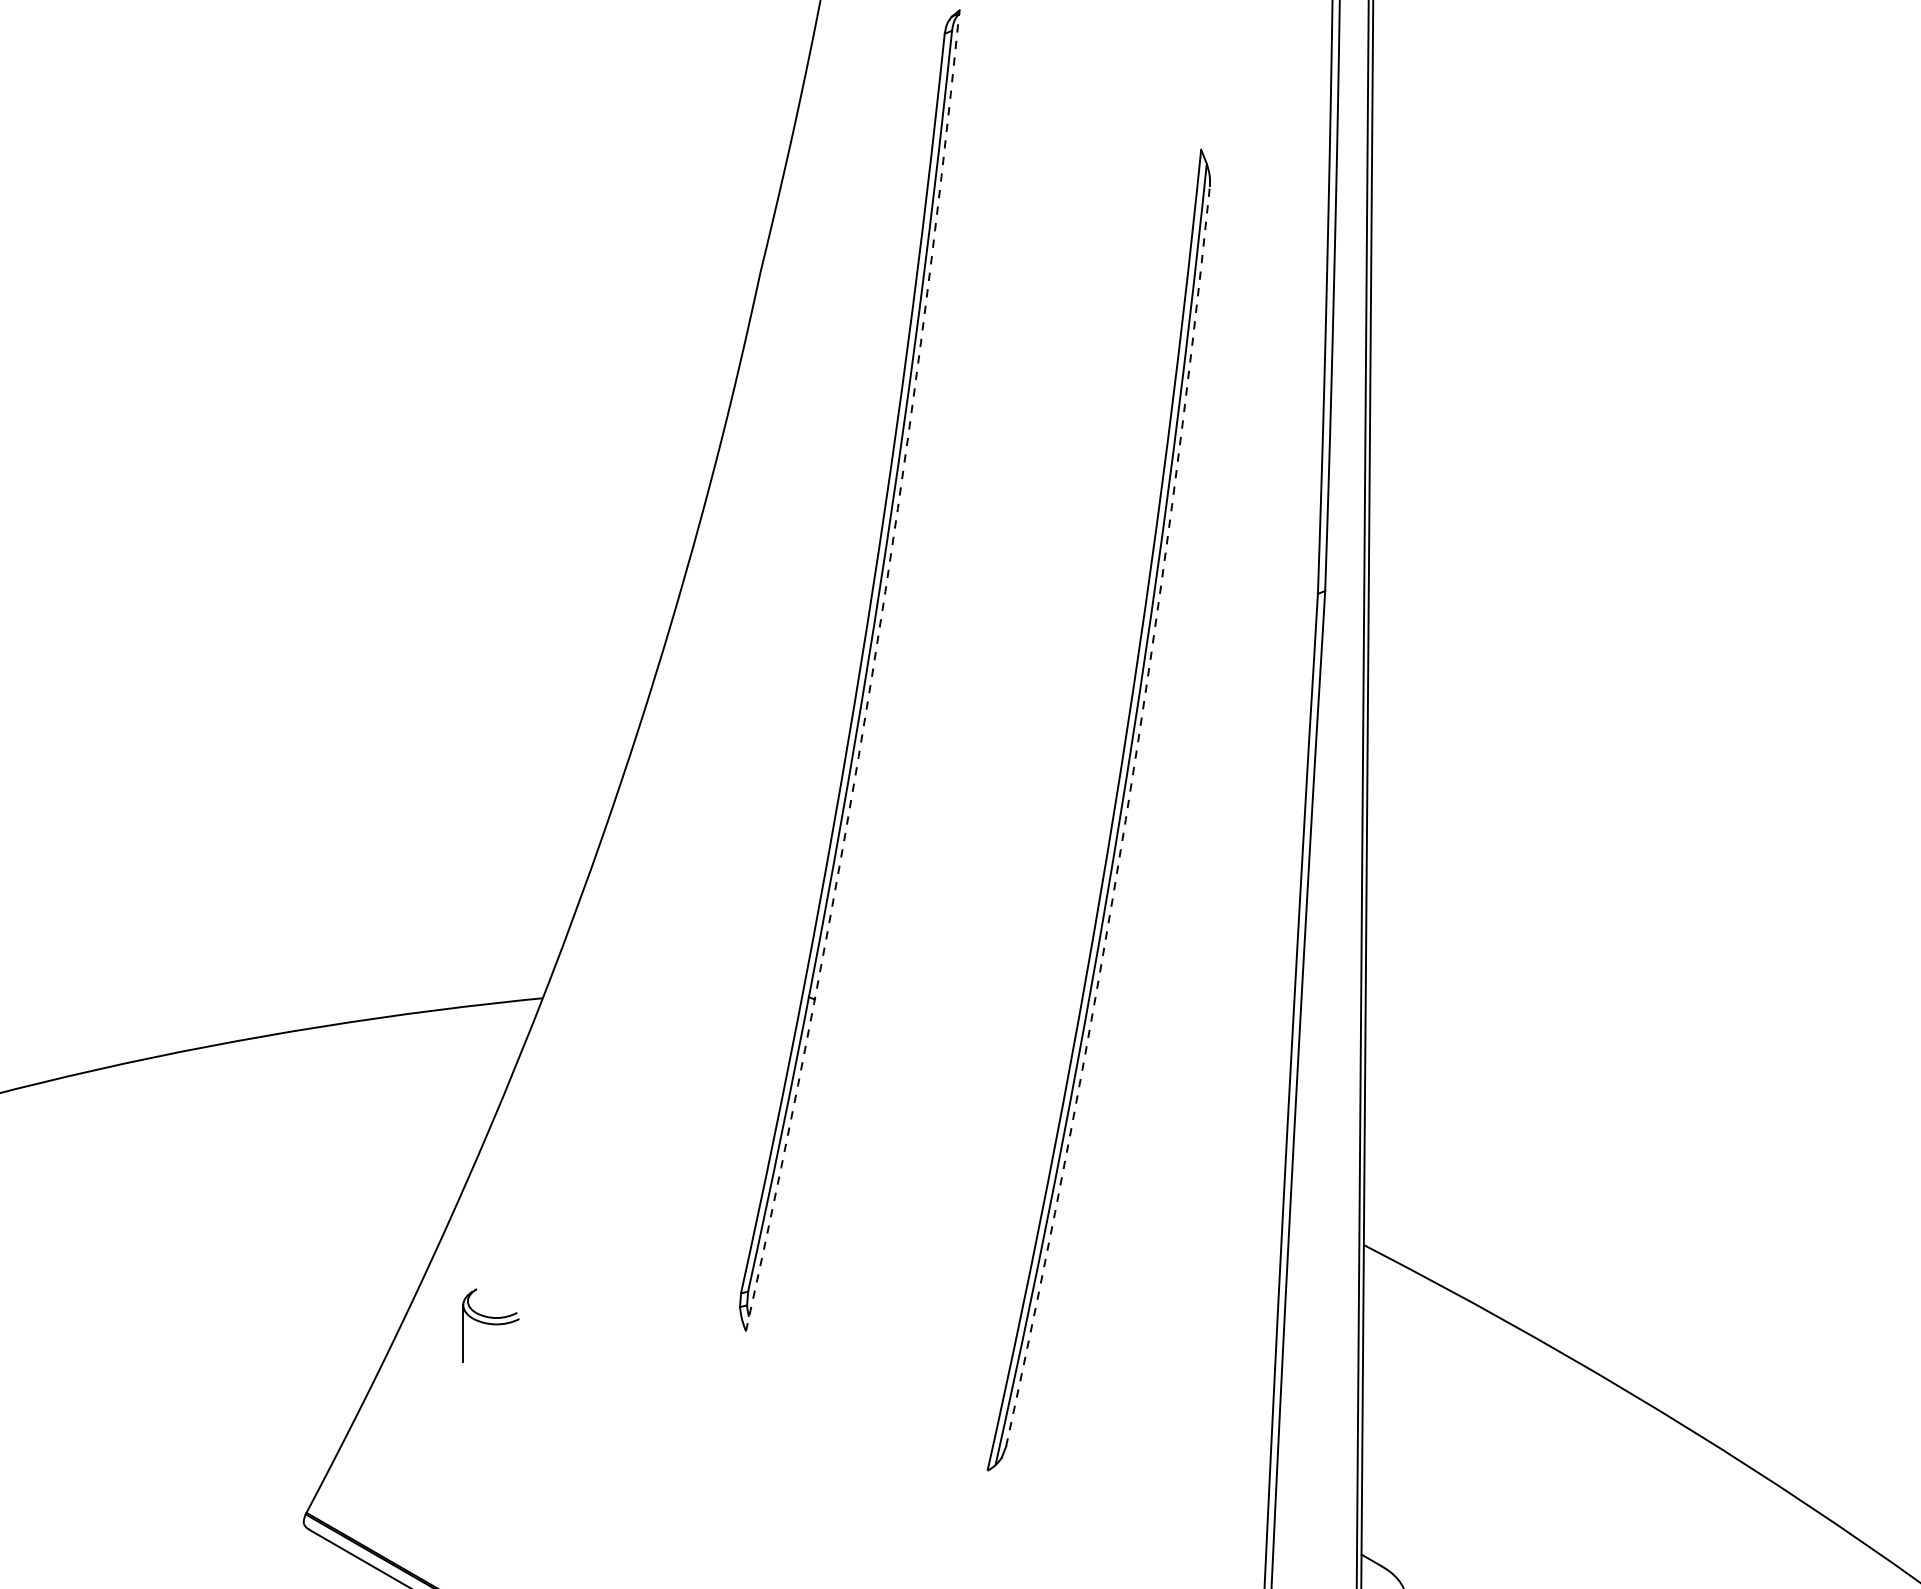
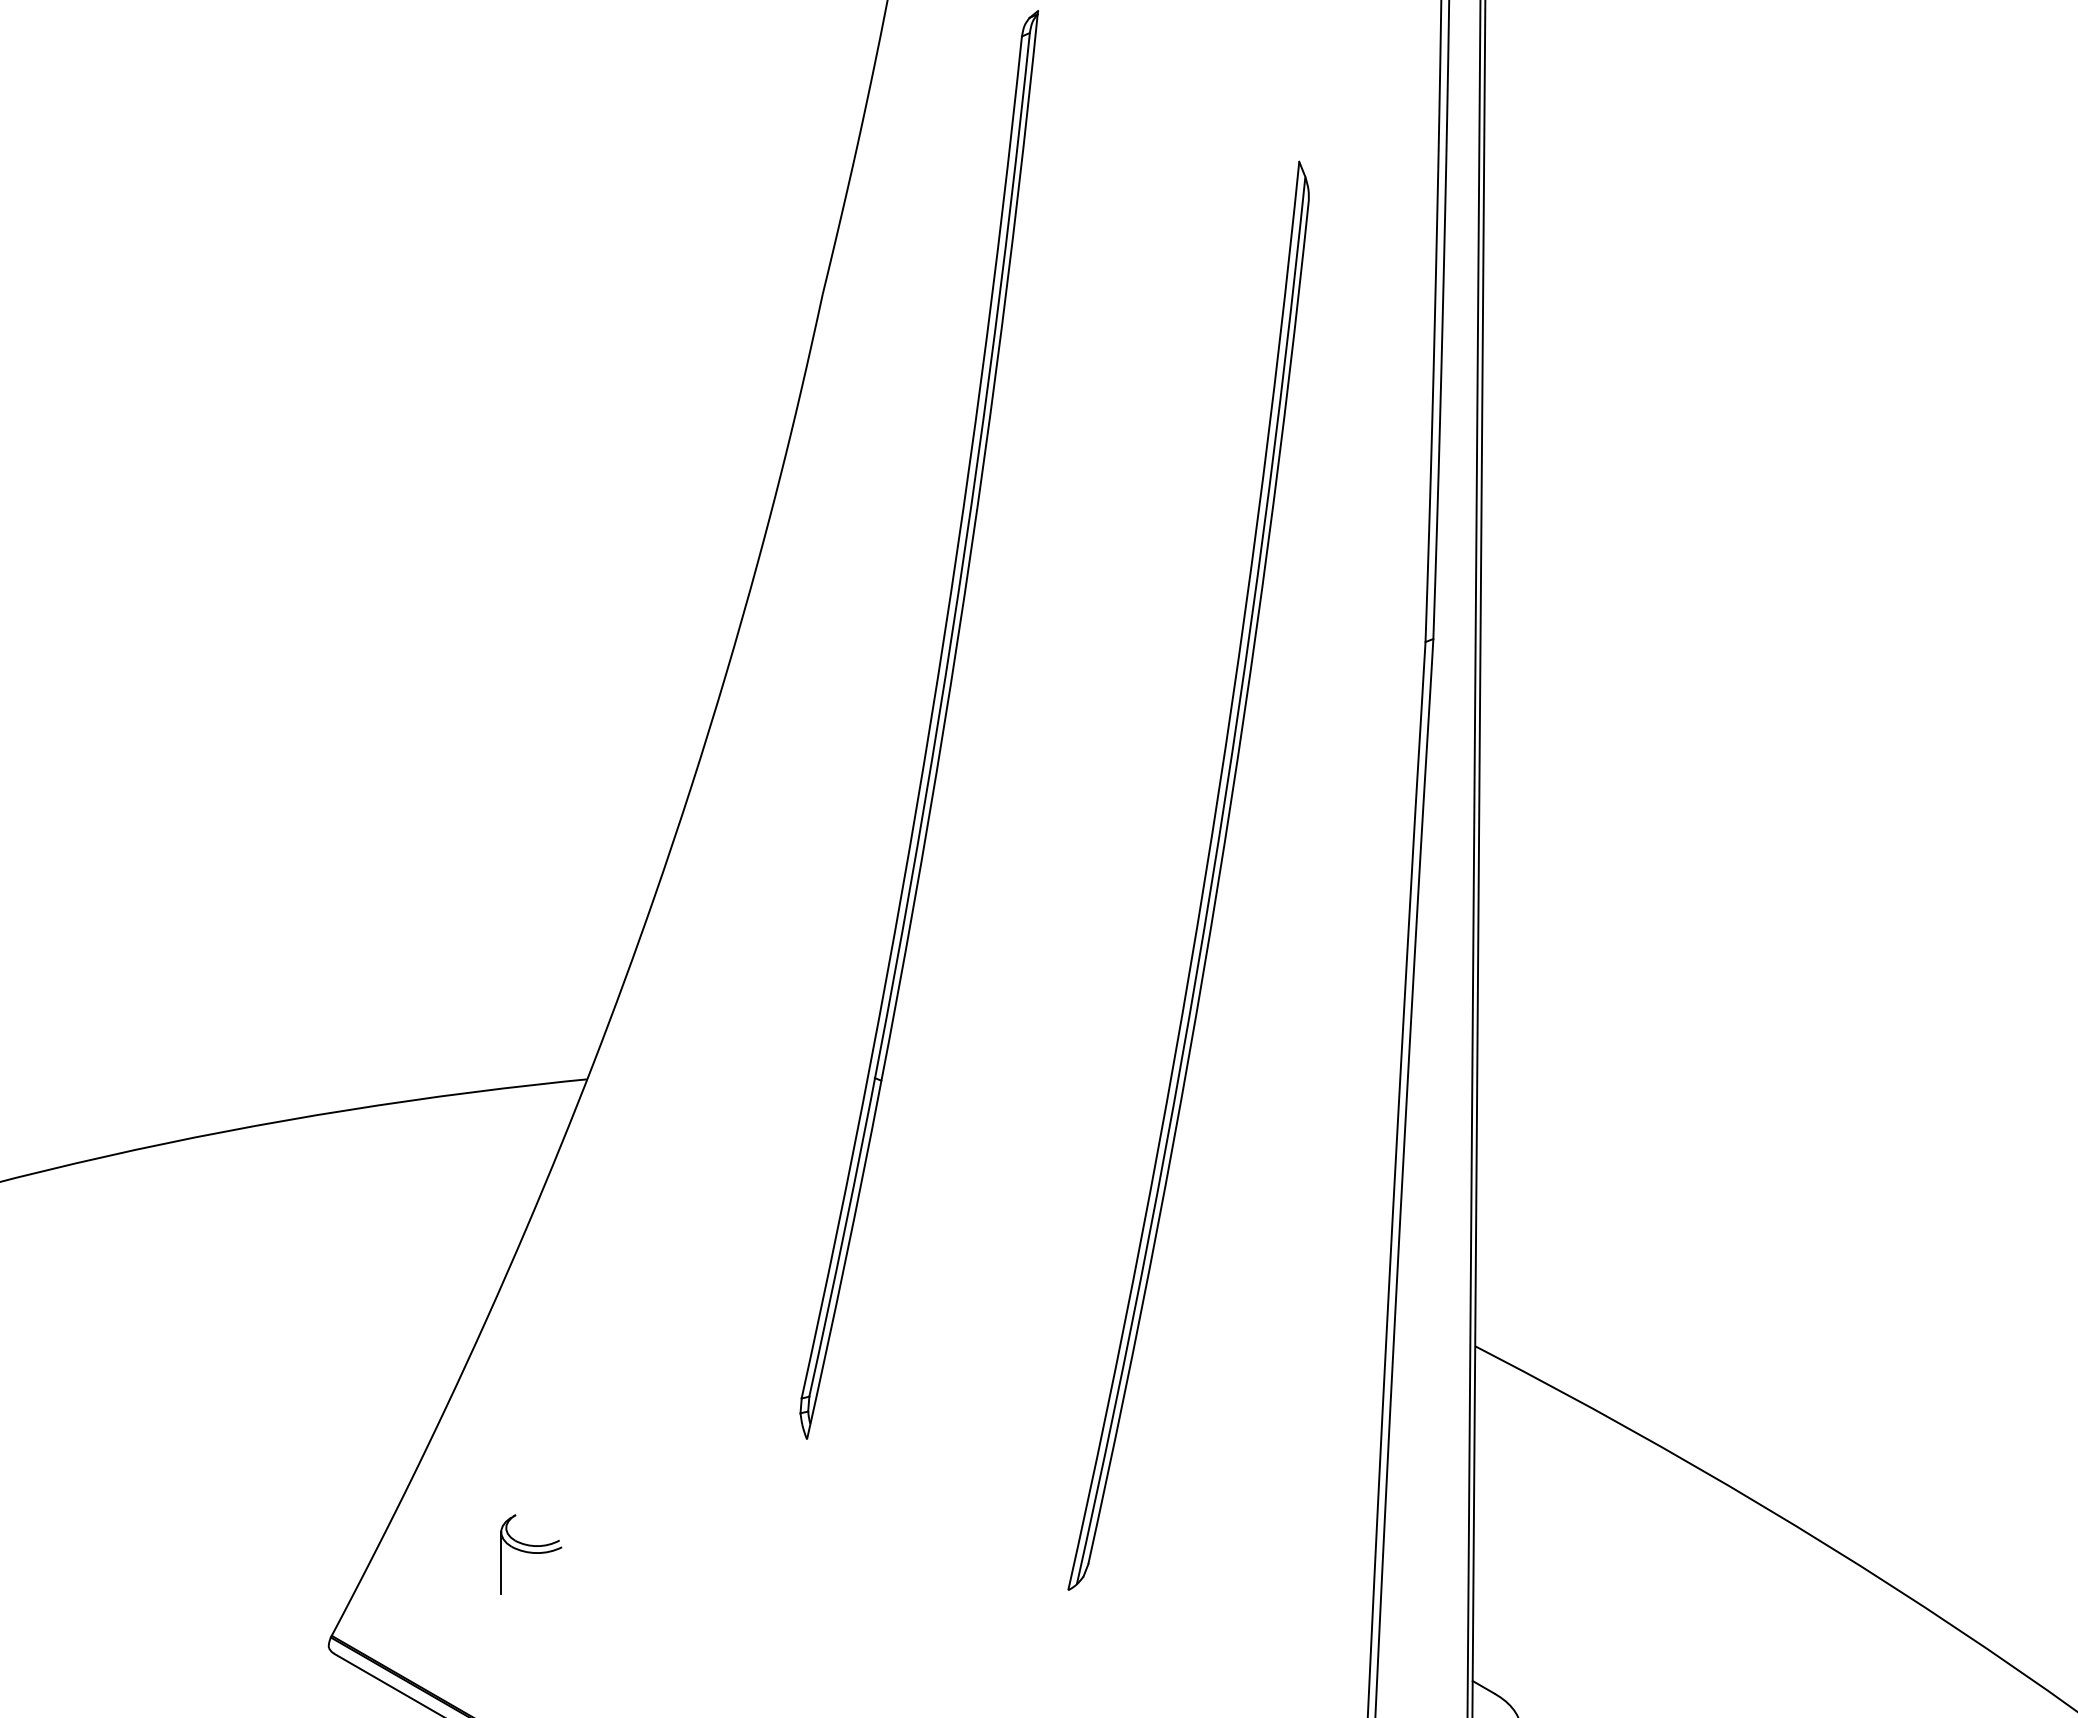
arc: (872, 673) -> (943, 728), dashed -> solid
arc: (1125, 819) -> (1217, 886), dashed -> solid
part: (491, 1325) -> (531, 1554), moved

